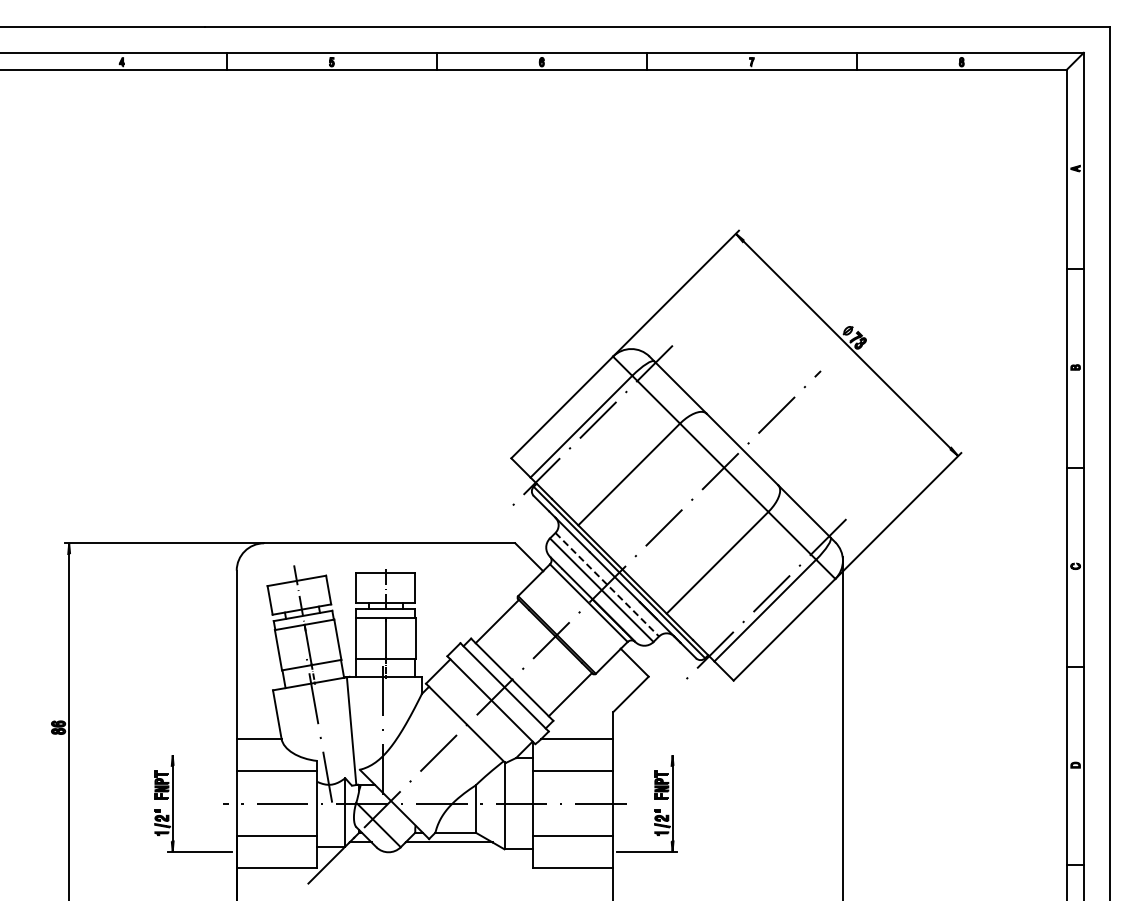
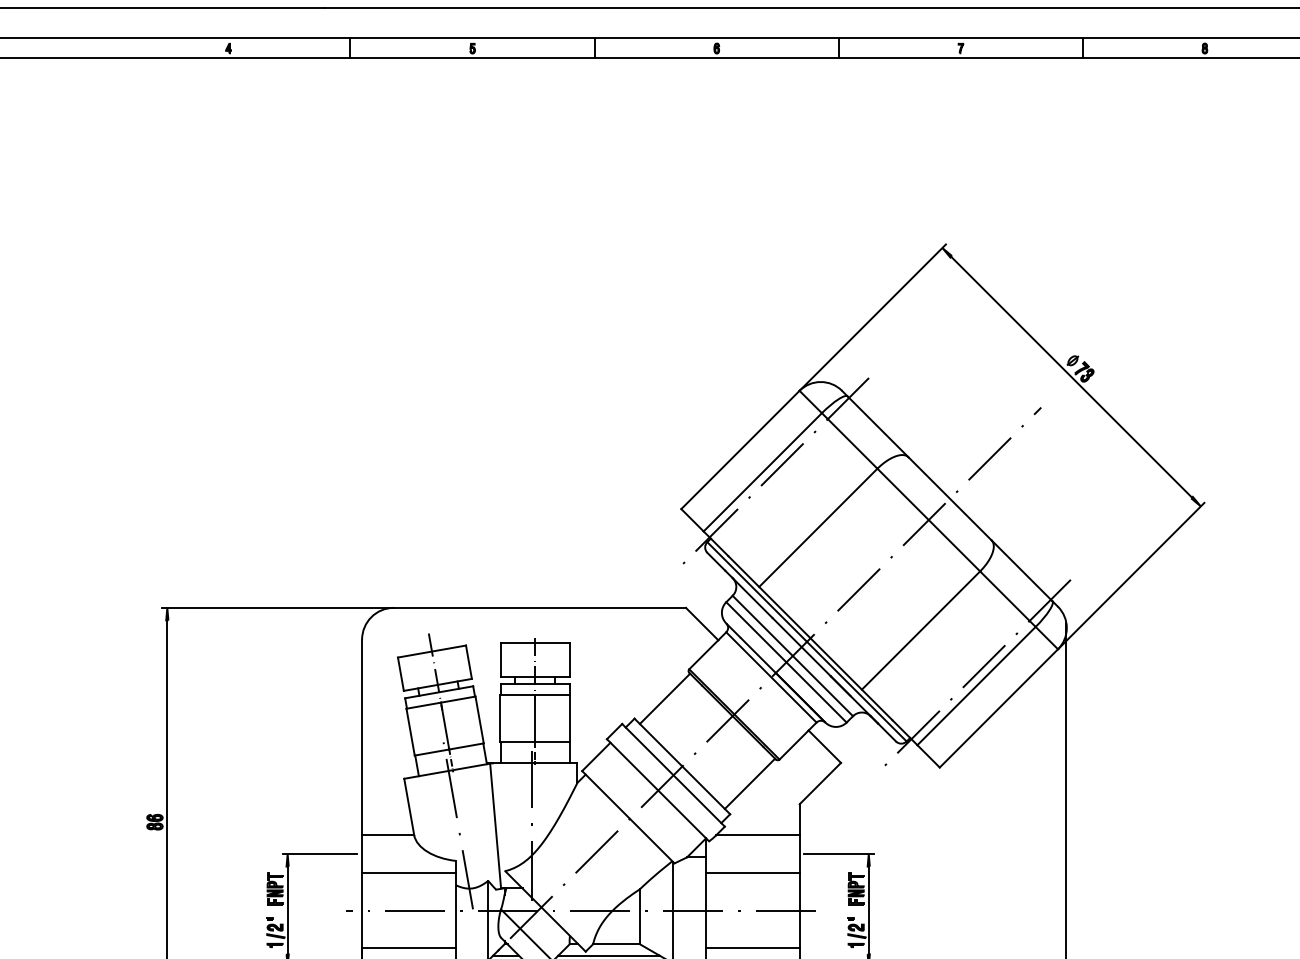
line: (607, 585) -> (793, 656), dashed -> solid
line: (200, 755) -> (319, 854), added
line: (646, 755) -> (838, 854), added

